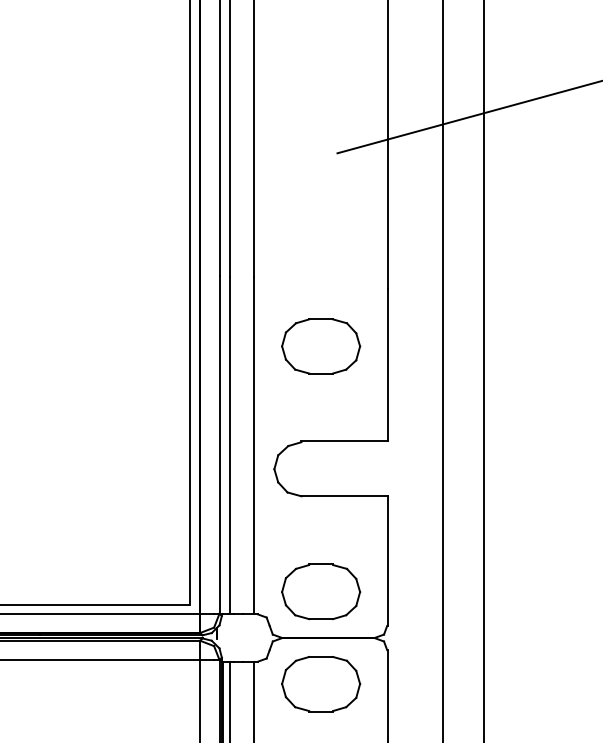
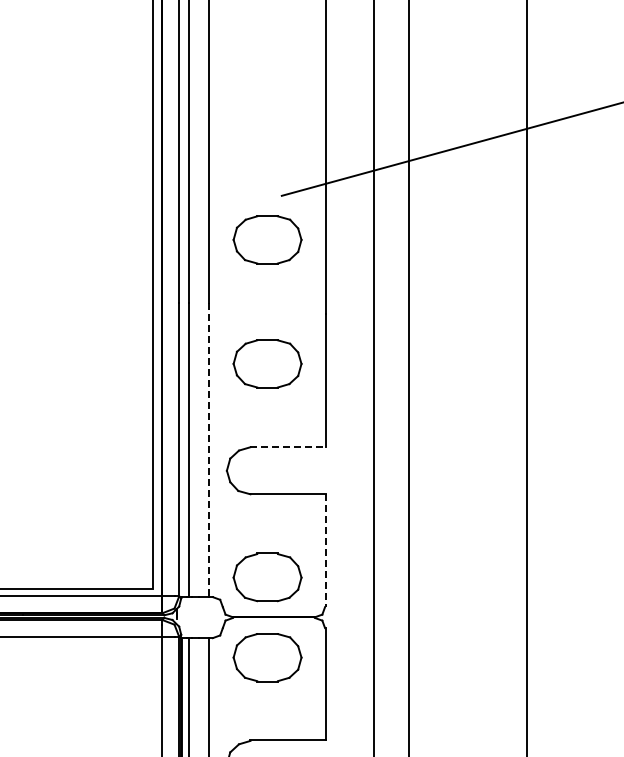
part: (321, 203) -> (267, 239), added
line: (345, 441) -> (288, 446), solid -> dashed
line: (254, 445) -> (209, 450), solid -> dashed
line: (387, 562) -> (325, 551), solid -> dashed

